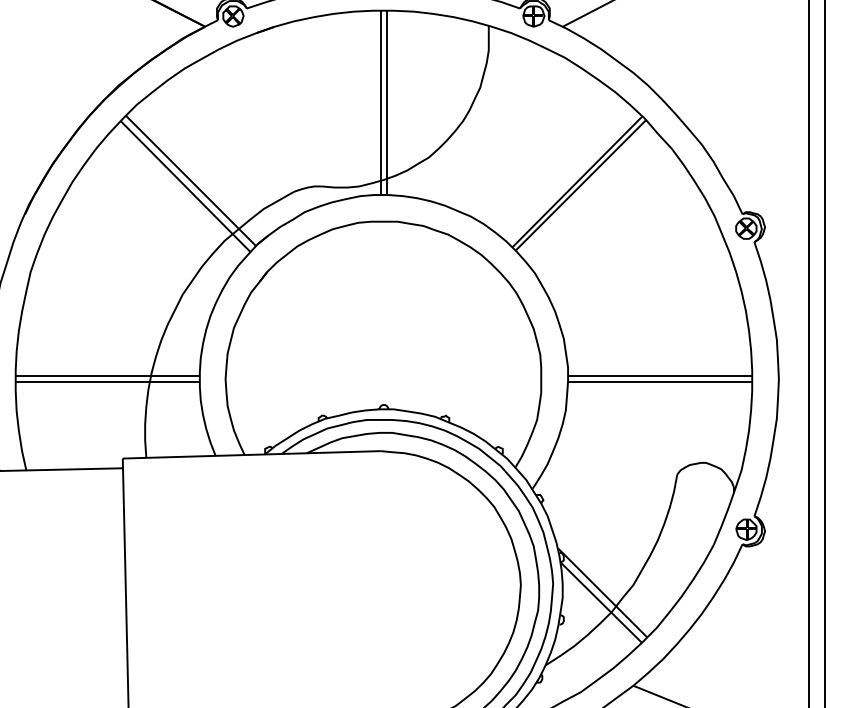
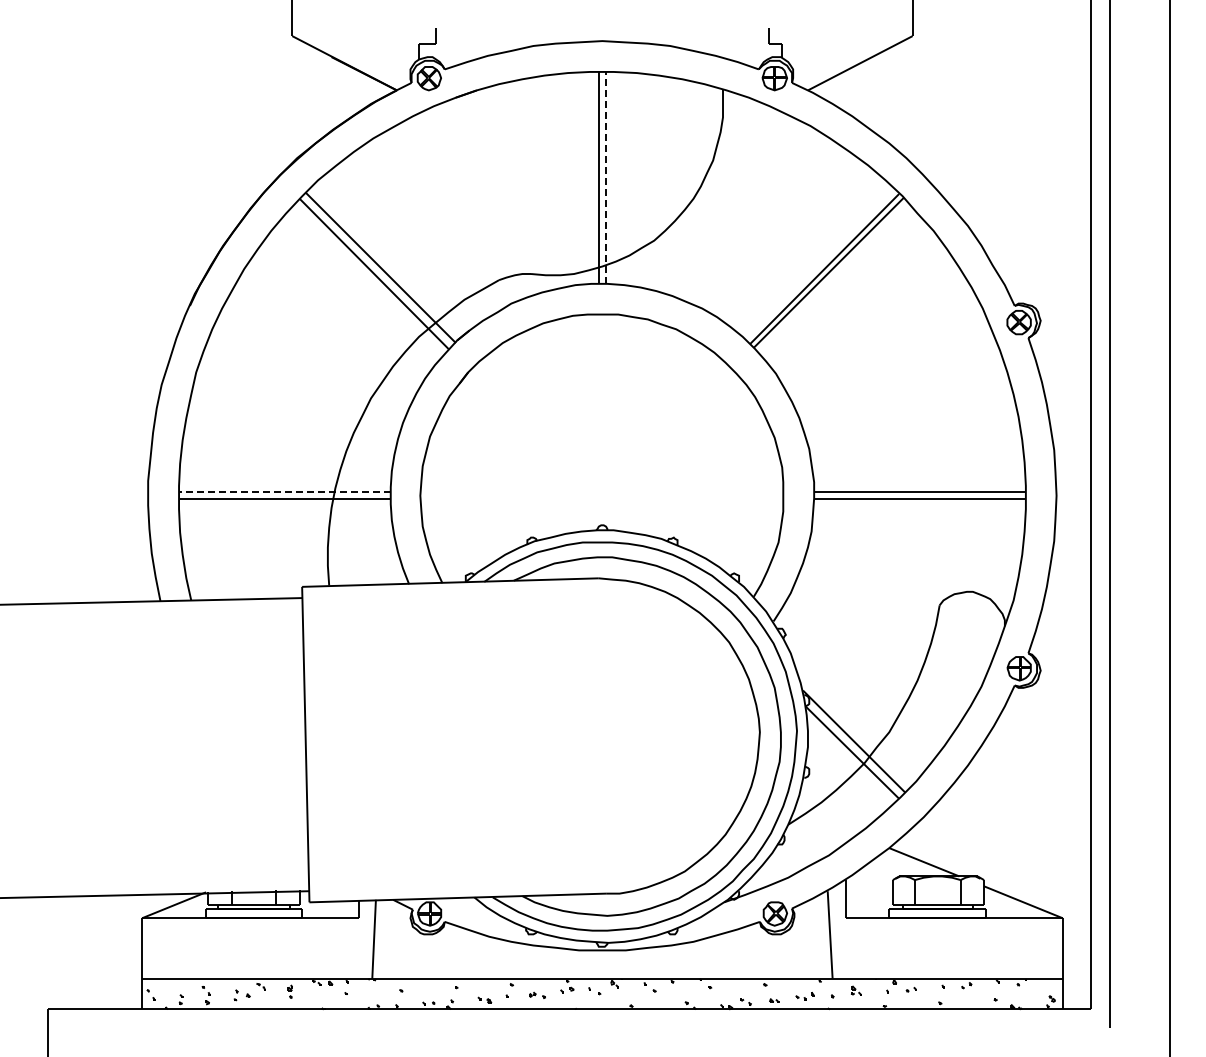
line: (387, 102) -> (606, 177), solid -> dashed
line: (107, 376) -> (284, 492), solid -> dashed

